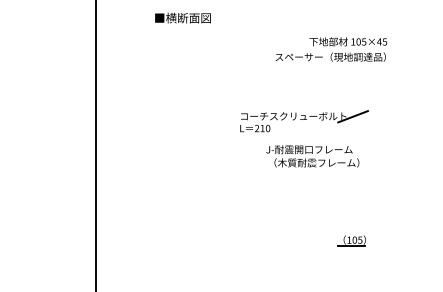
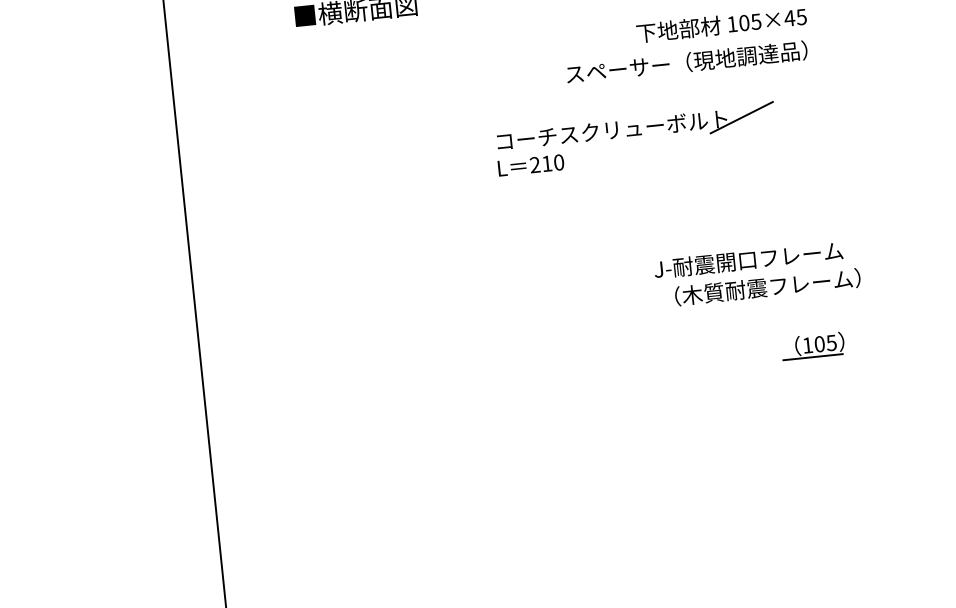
part: (304, 121) -> (636, 138), moved
text: (312, 156) -> (756, 274), moved
part: (351, 240) -> (812, 345), moved

